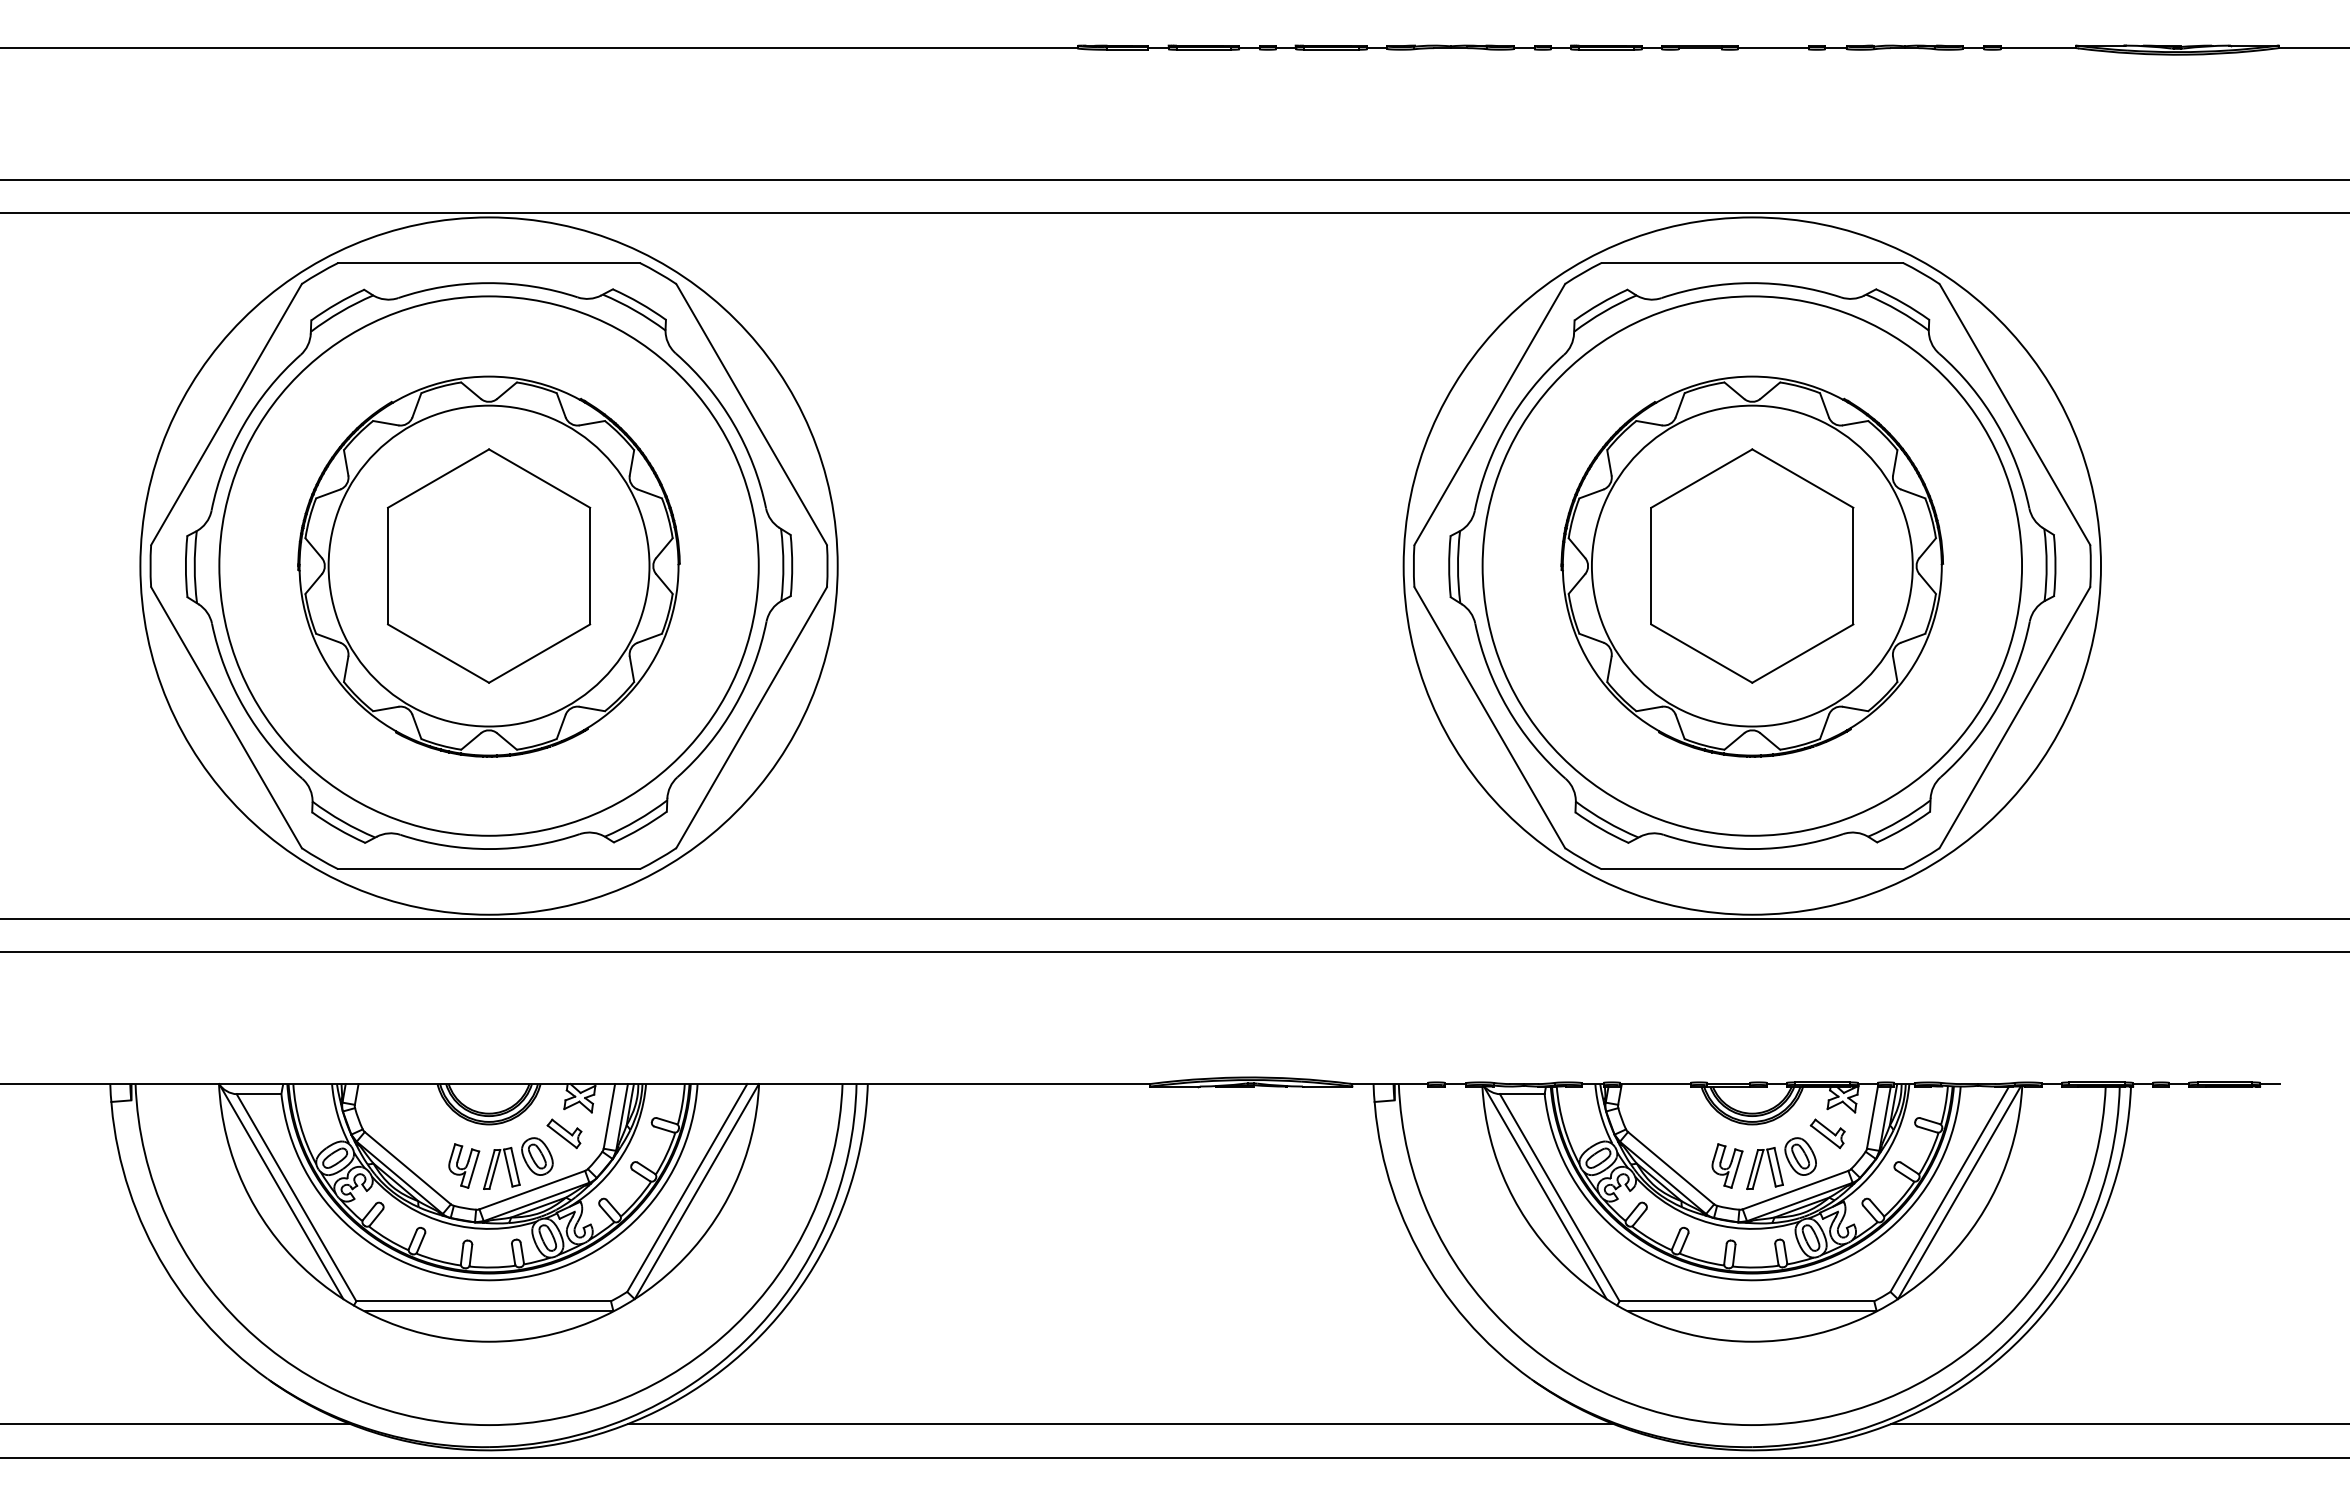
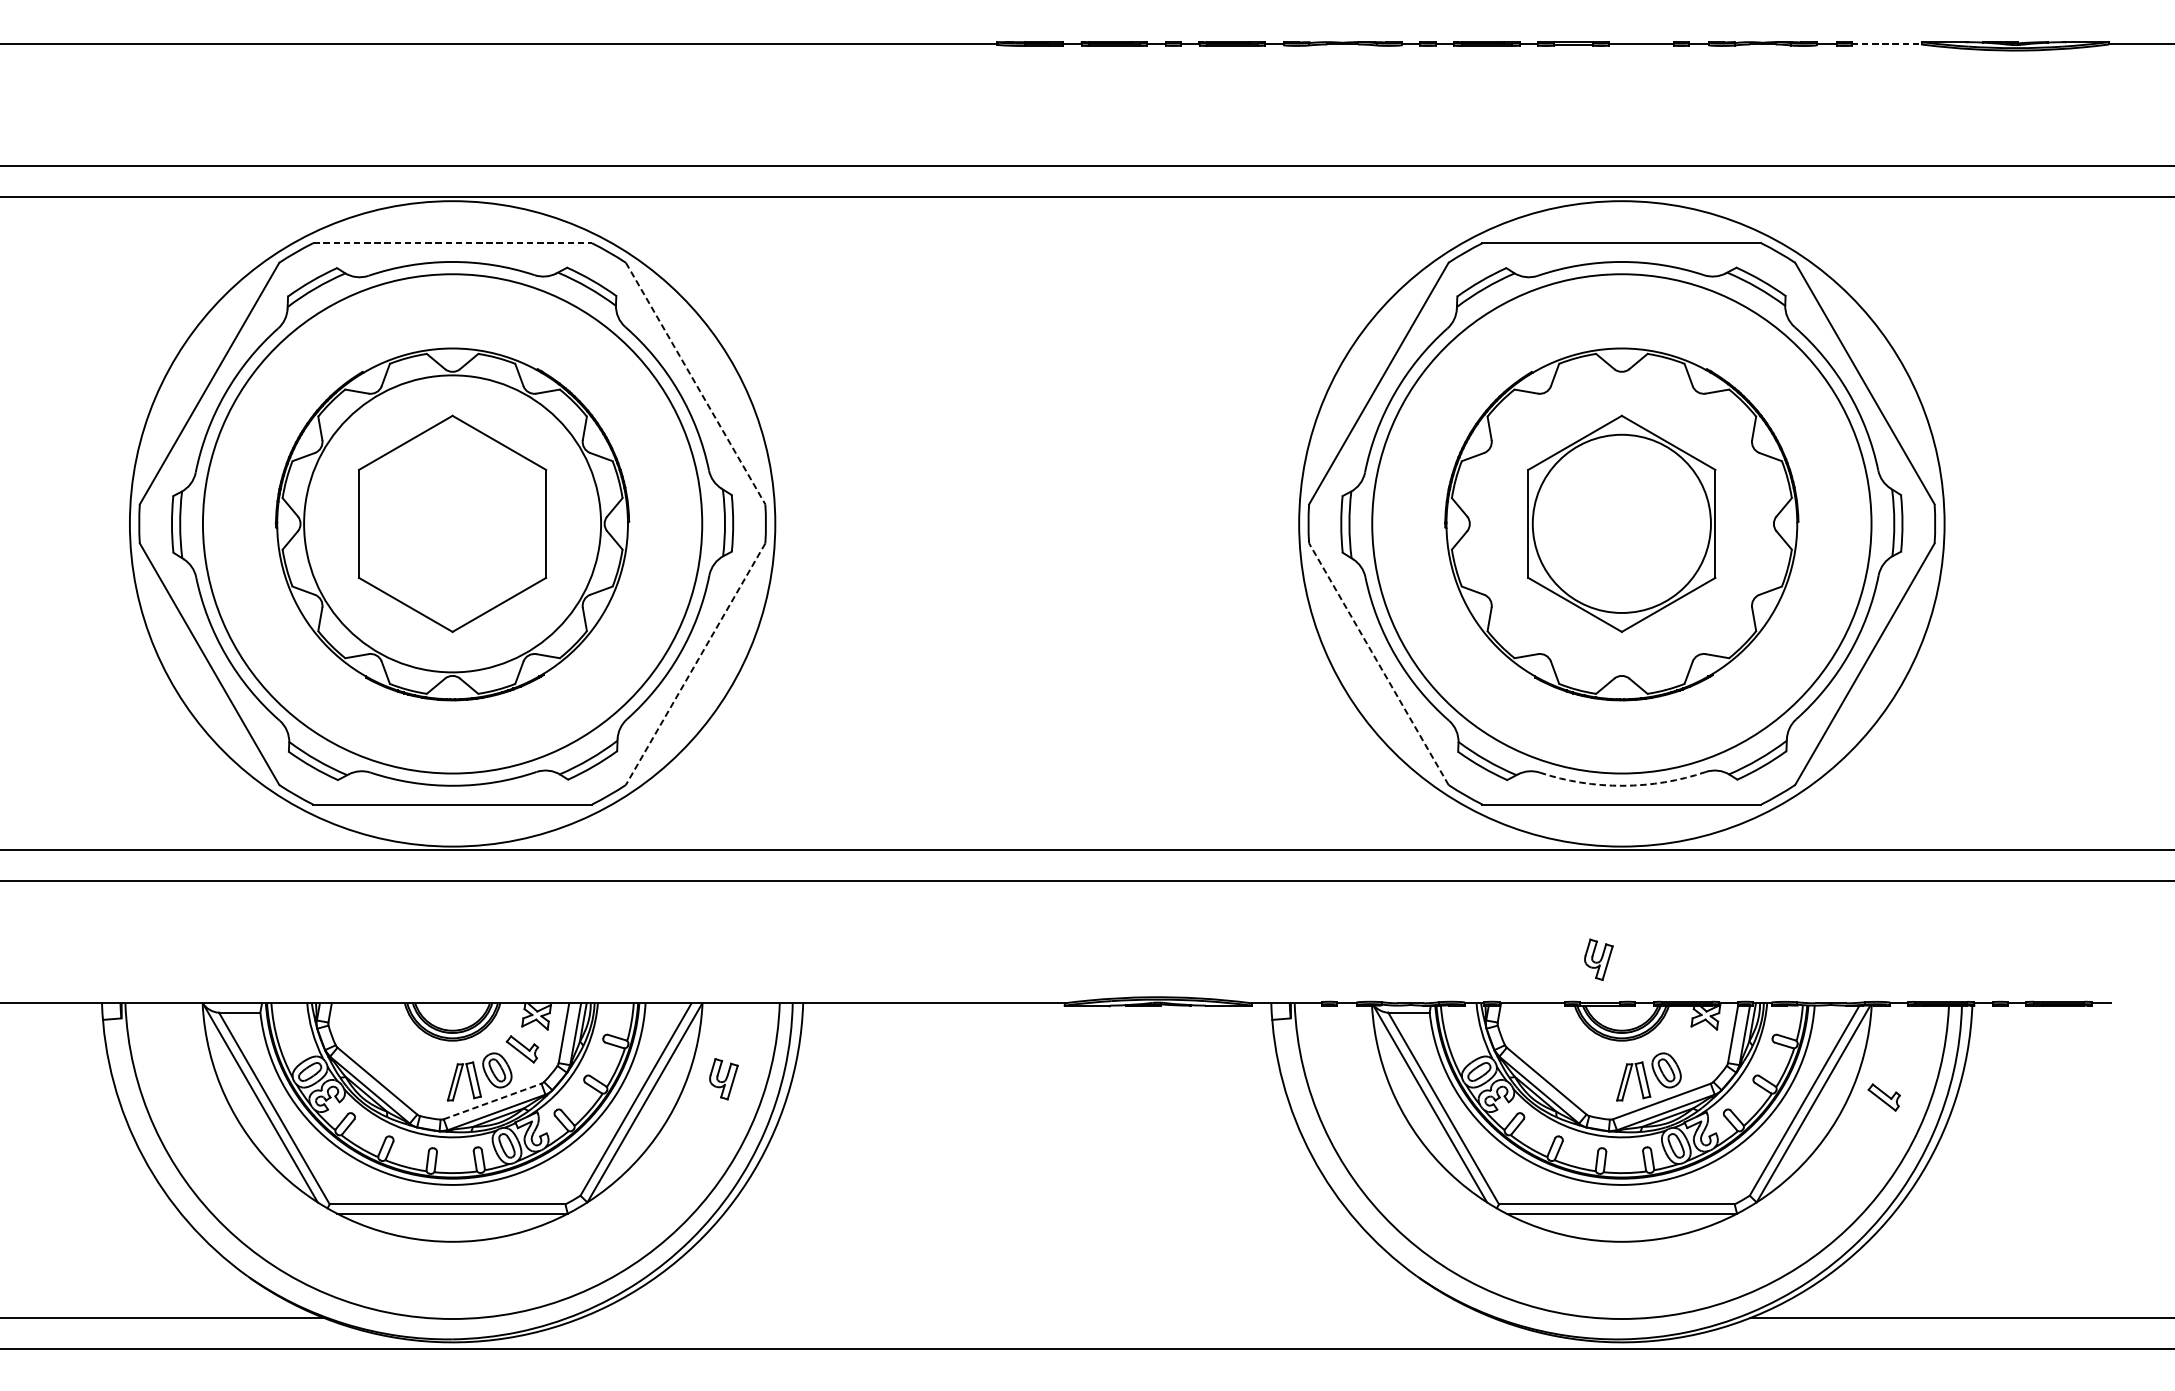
line: (2038, 48) -> (1886, 44), solid -> dashed
line: (489, 262) -> (453, 242), solid -> dashed
line: (751, 414) -> (695, 383), solid -> dashed
circle: (1751, 565) -> (1621, 523), size x0.6
line: (751, 717) -> (695, 664), solid -> dashed
line: (1489, 717) -> (1378, 664), solid -> dashed
arc: (1753, 849) -> (1622, 786), solid -> dashed
part: (1827, 1133) -> (1883, 1097), moved
part: (464, 1165) -> (724, 1078), moved
part: (1727, 1165) -> (1598, 959), moved
line: (532, 1189) -> (492, 1100), solid -> dashed
line: (1120, 1424) -> (1037, 1318), removed

